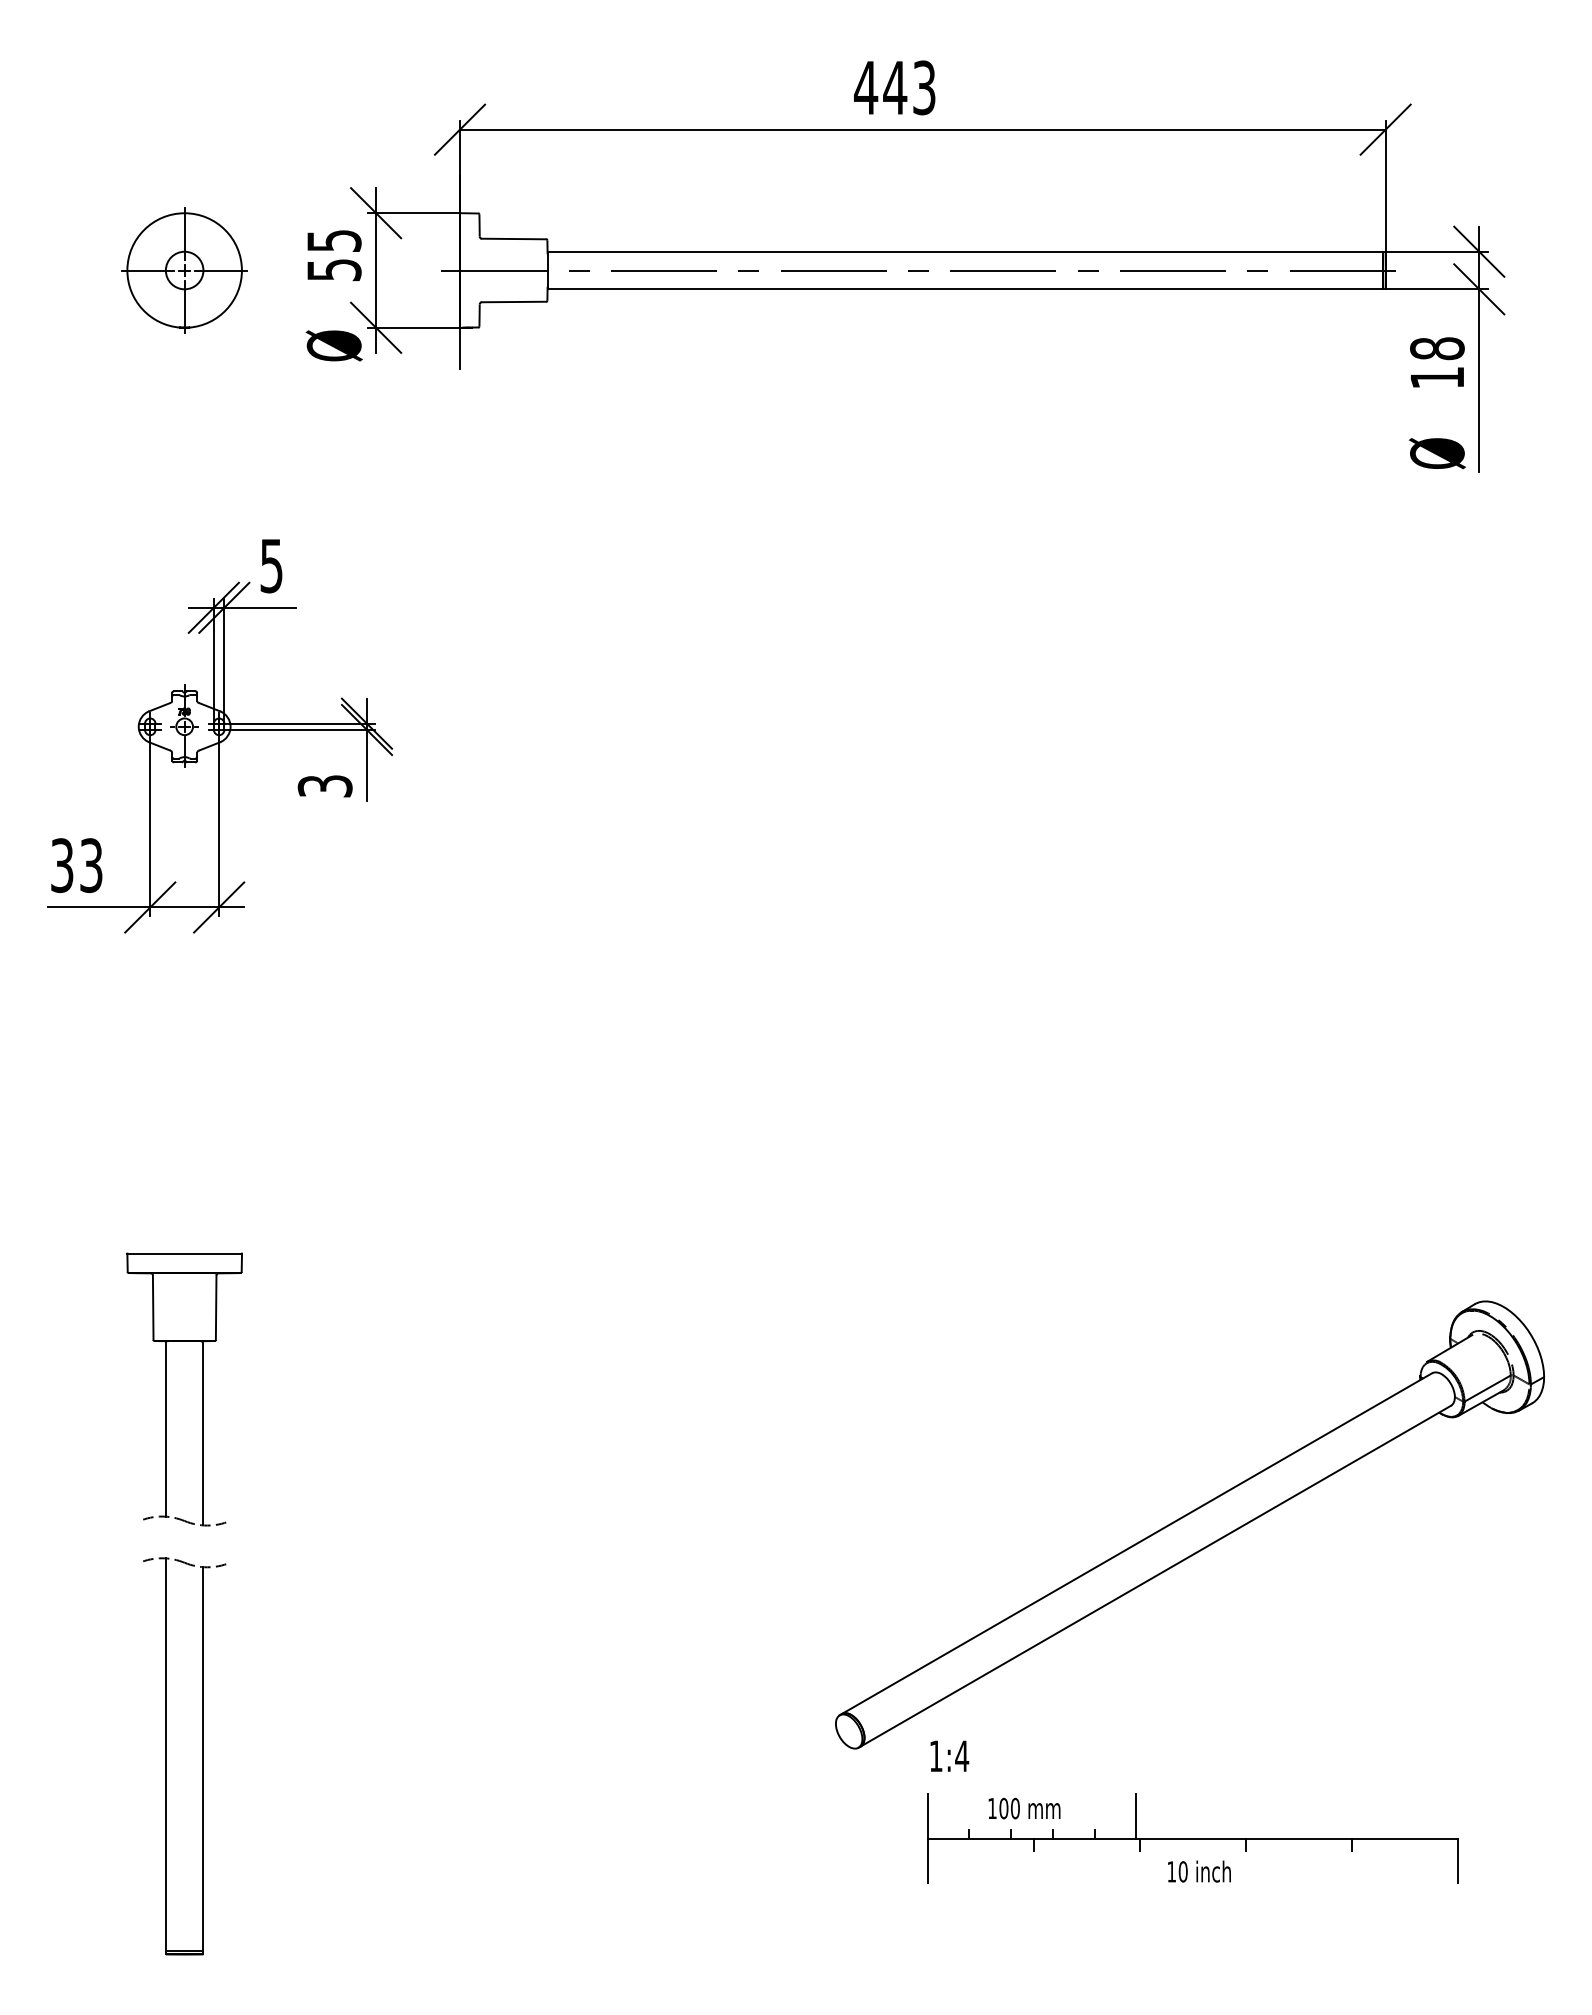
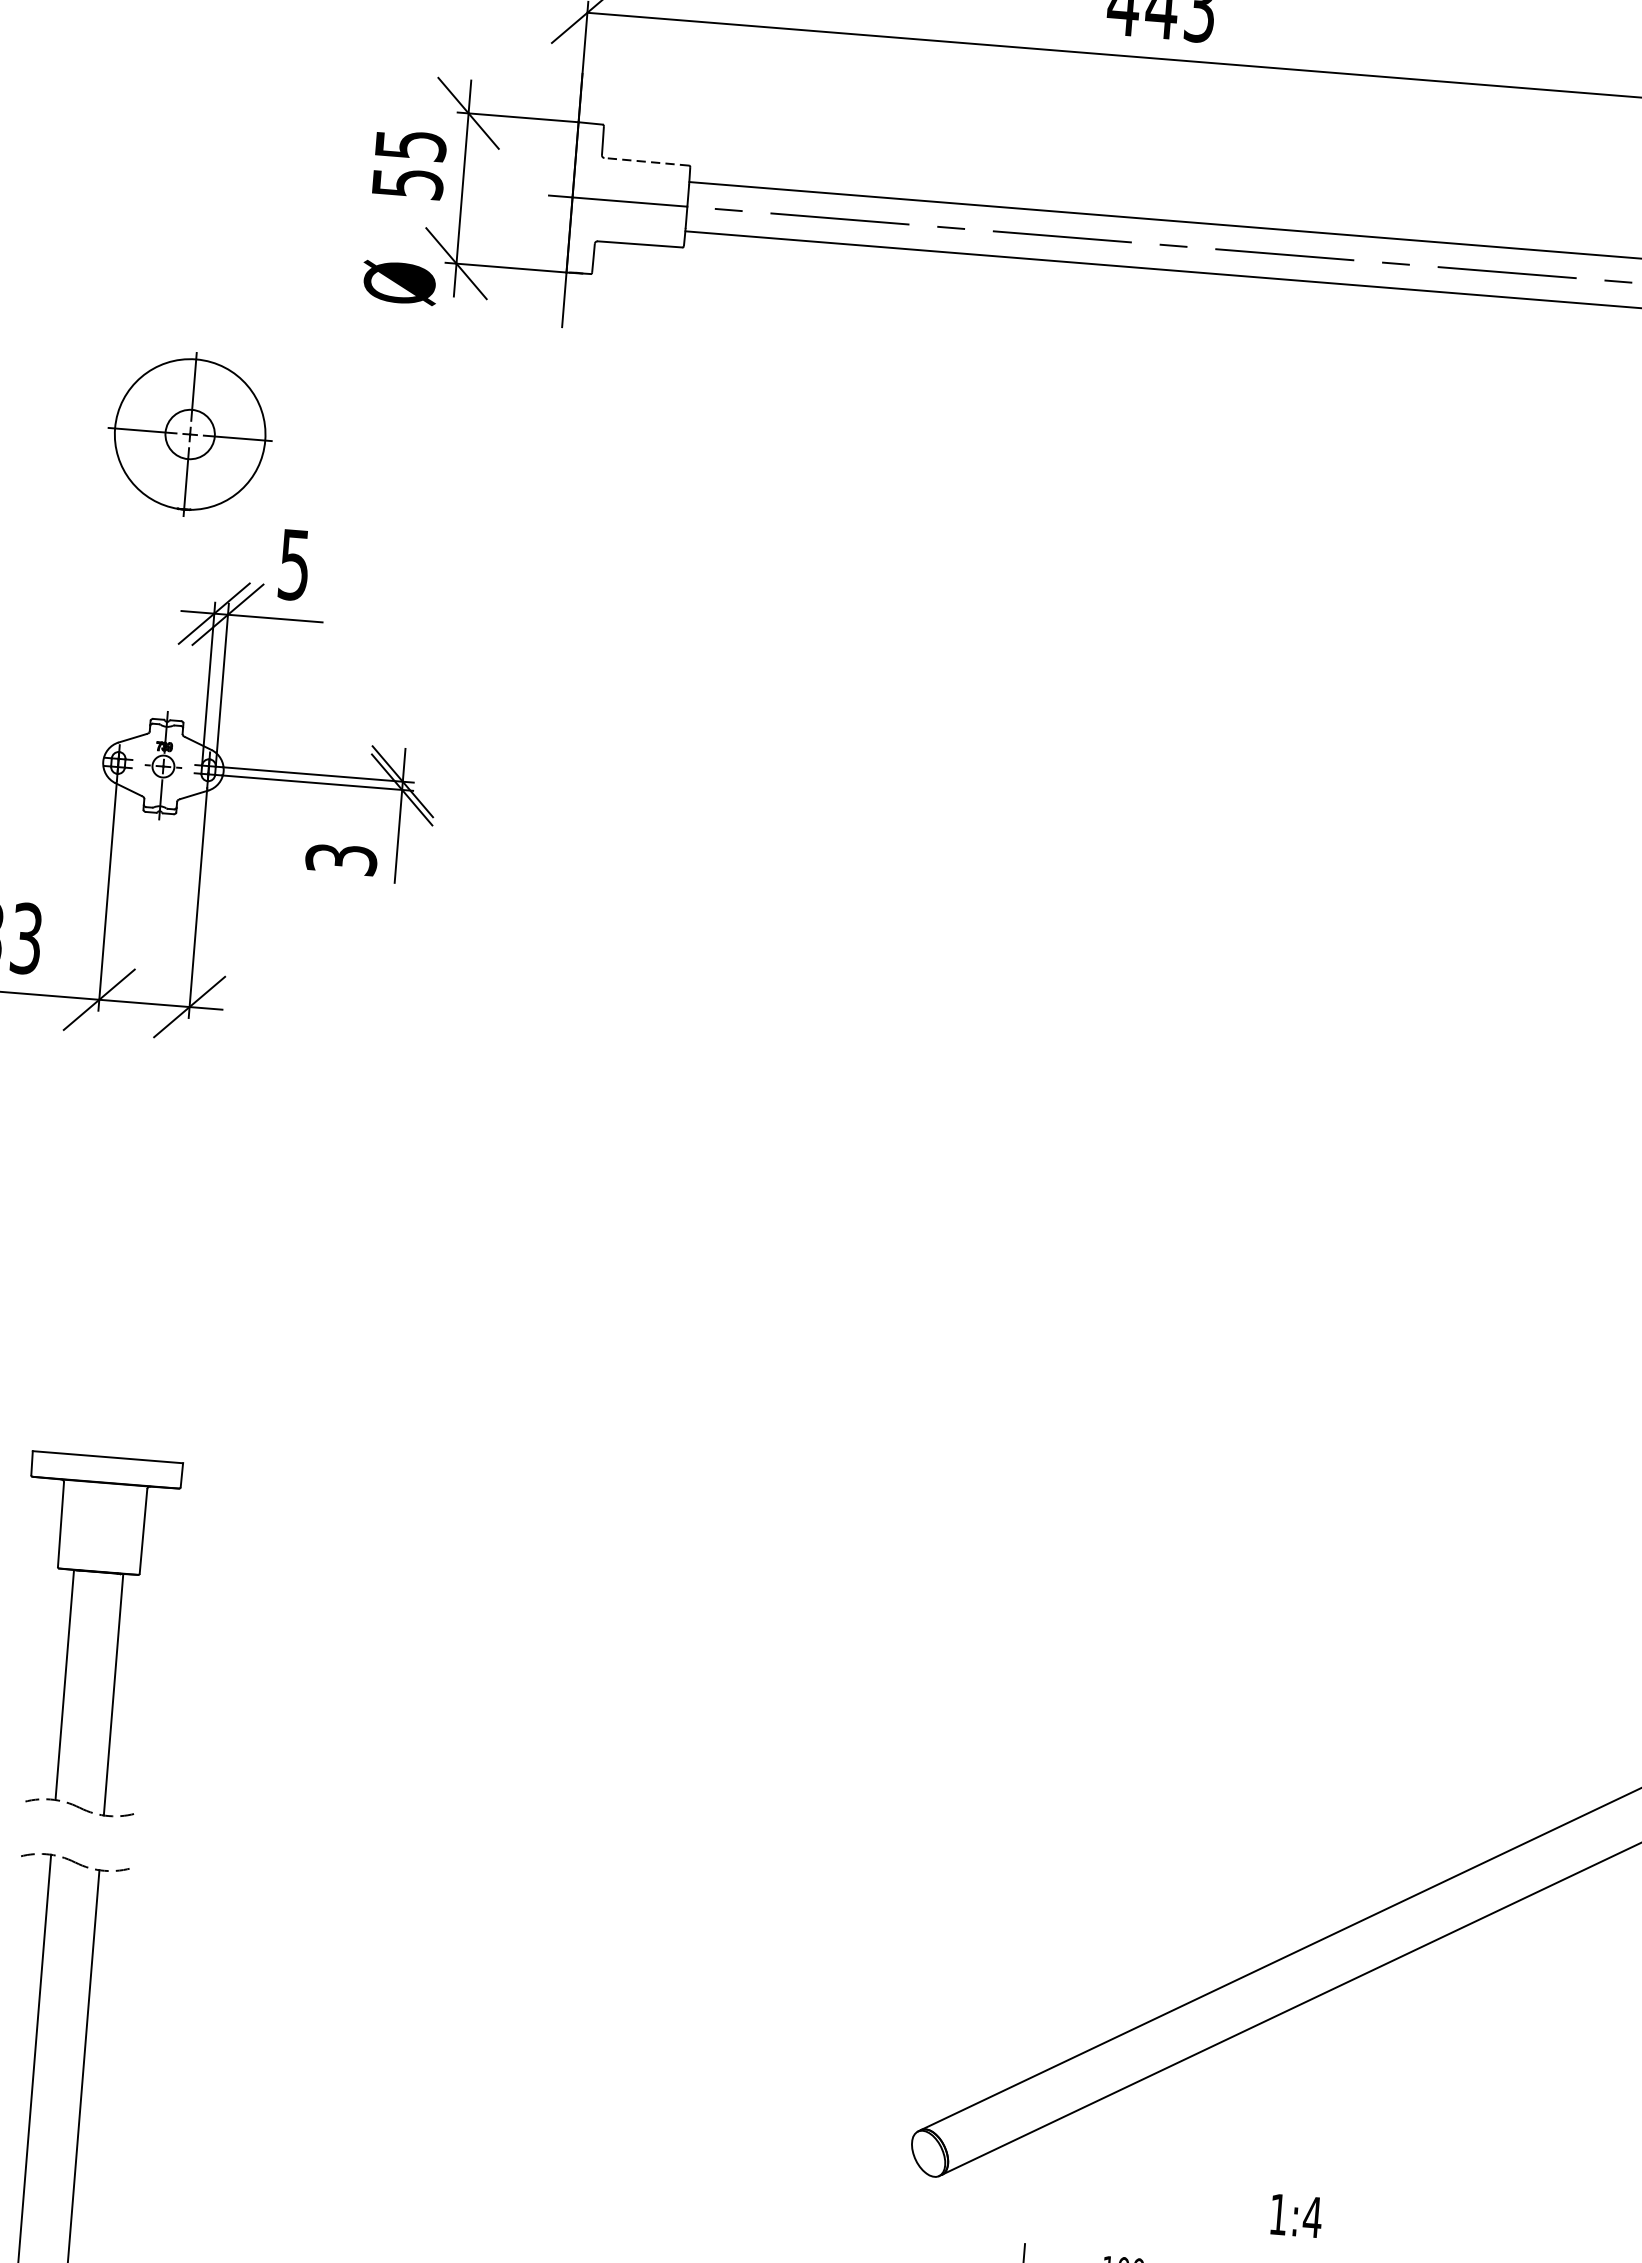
line: (513, 239) -> (645, 162), solid -> dashed
part: (184, 270) -> (189, 434), moved
text: (949, 1755) -> (1296, 2215), moved

